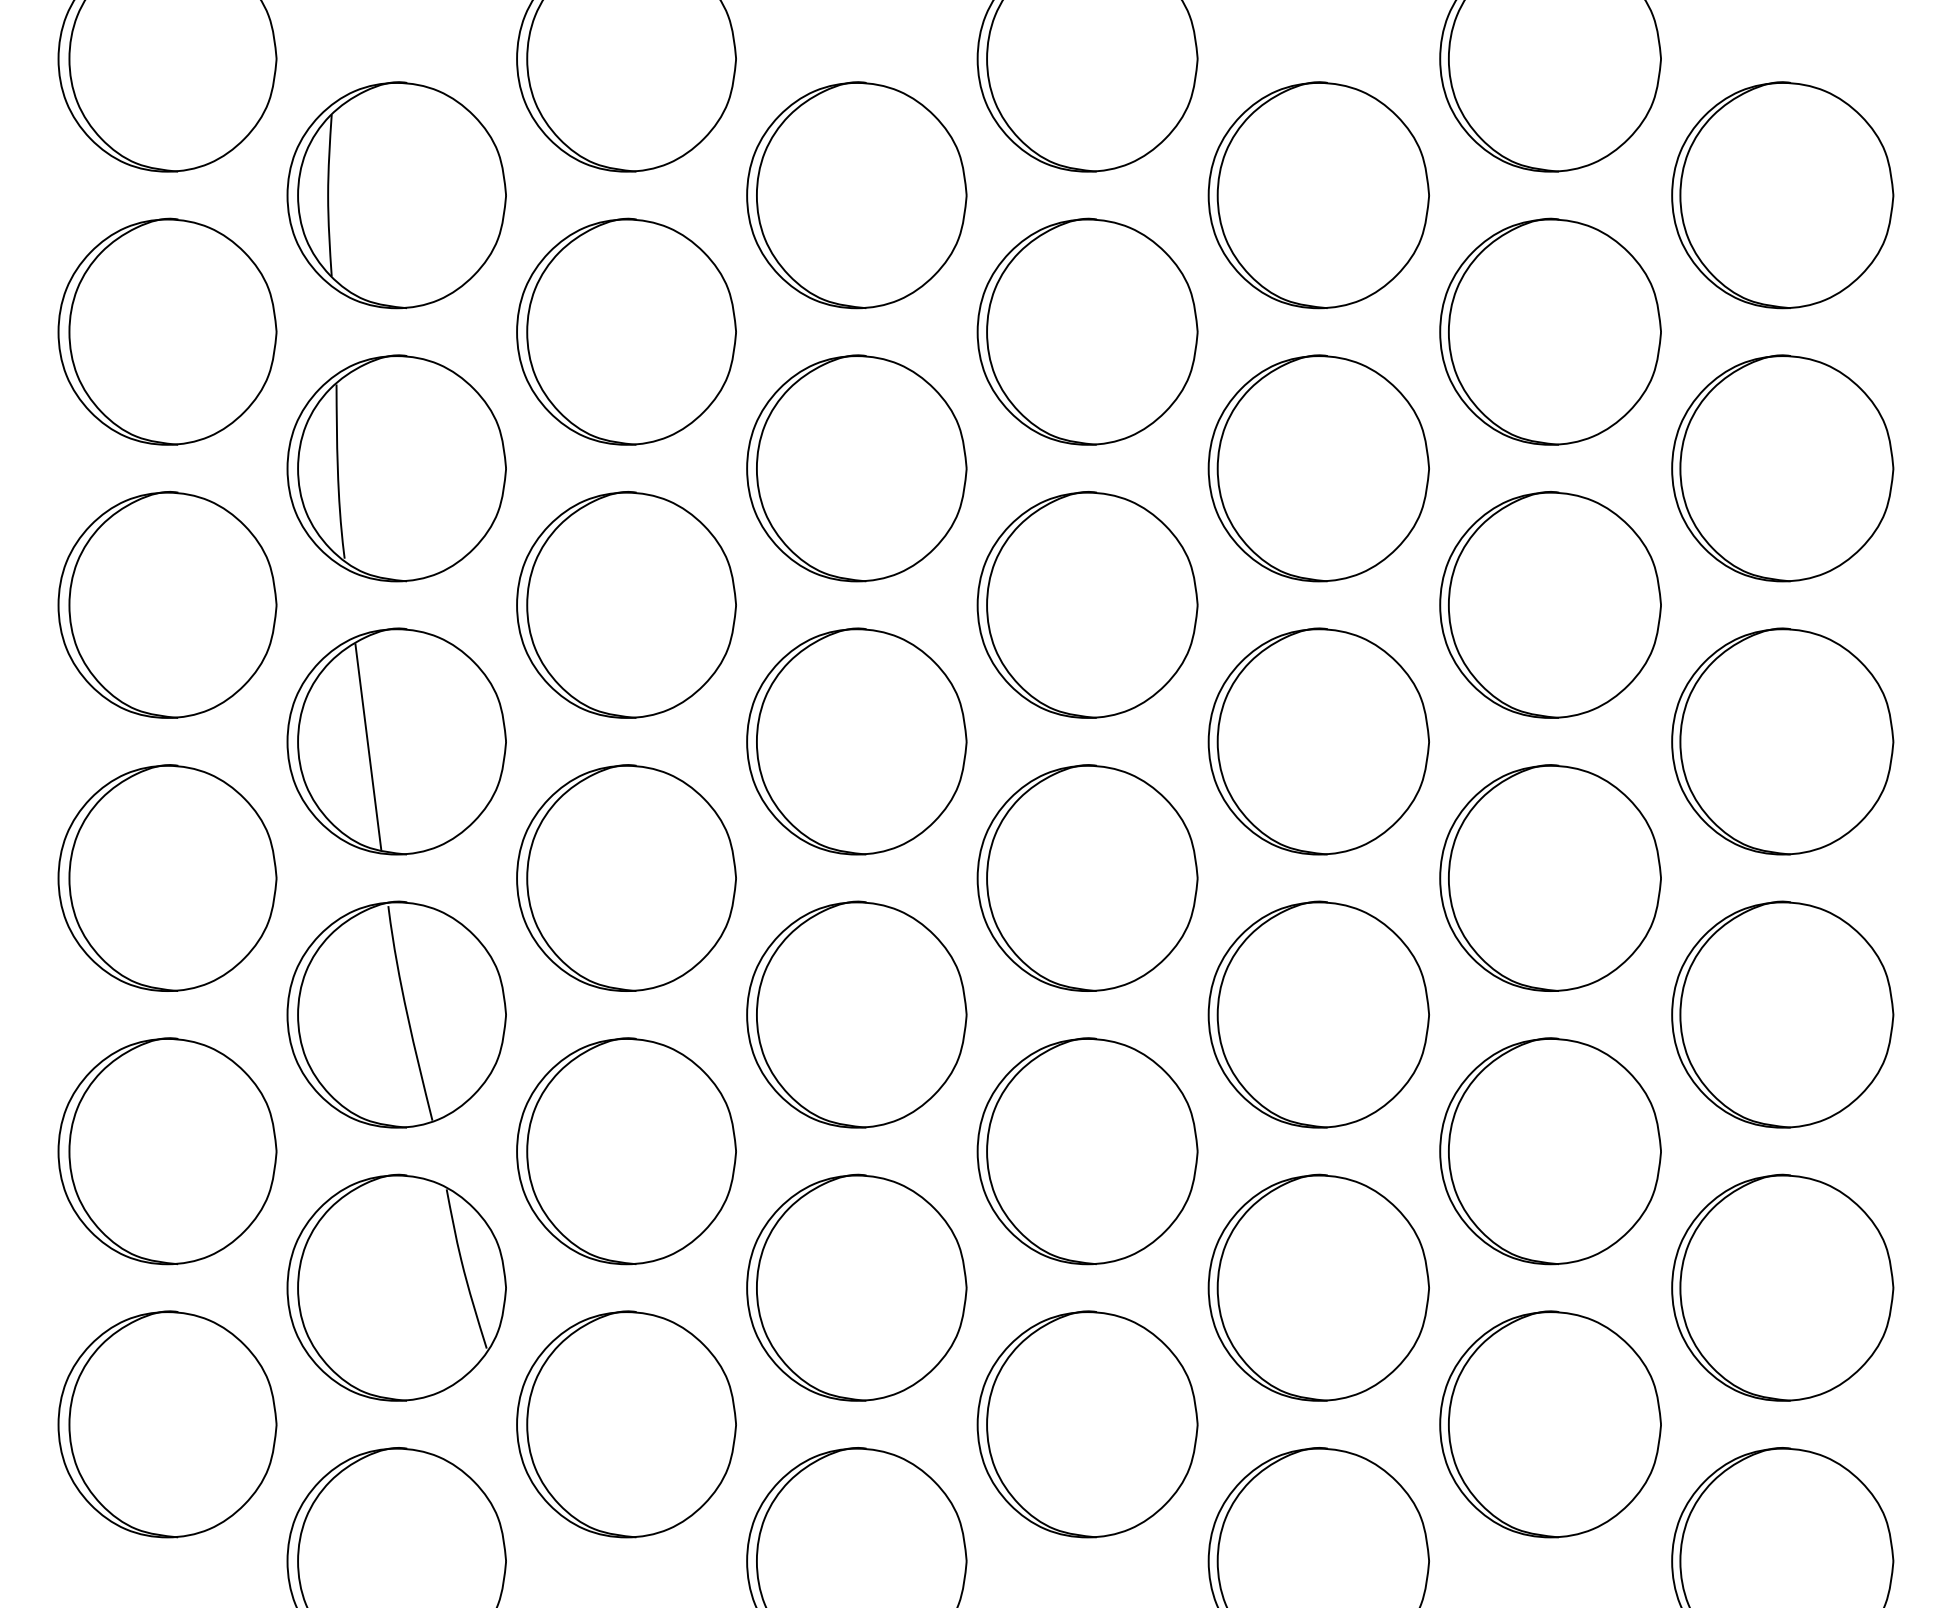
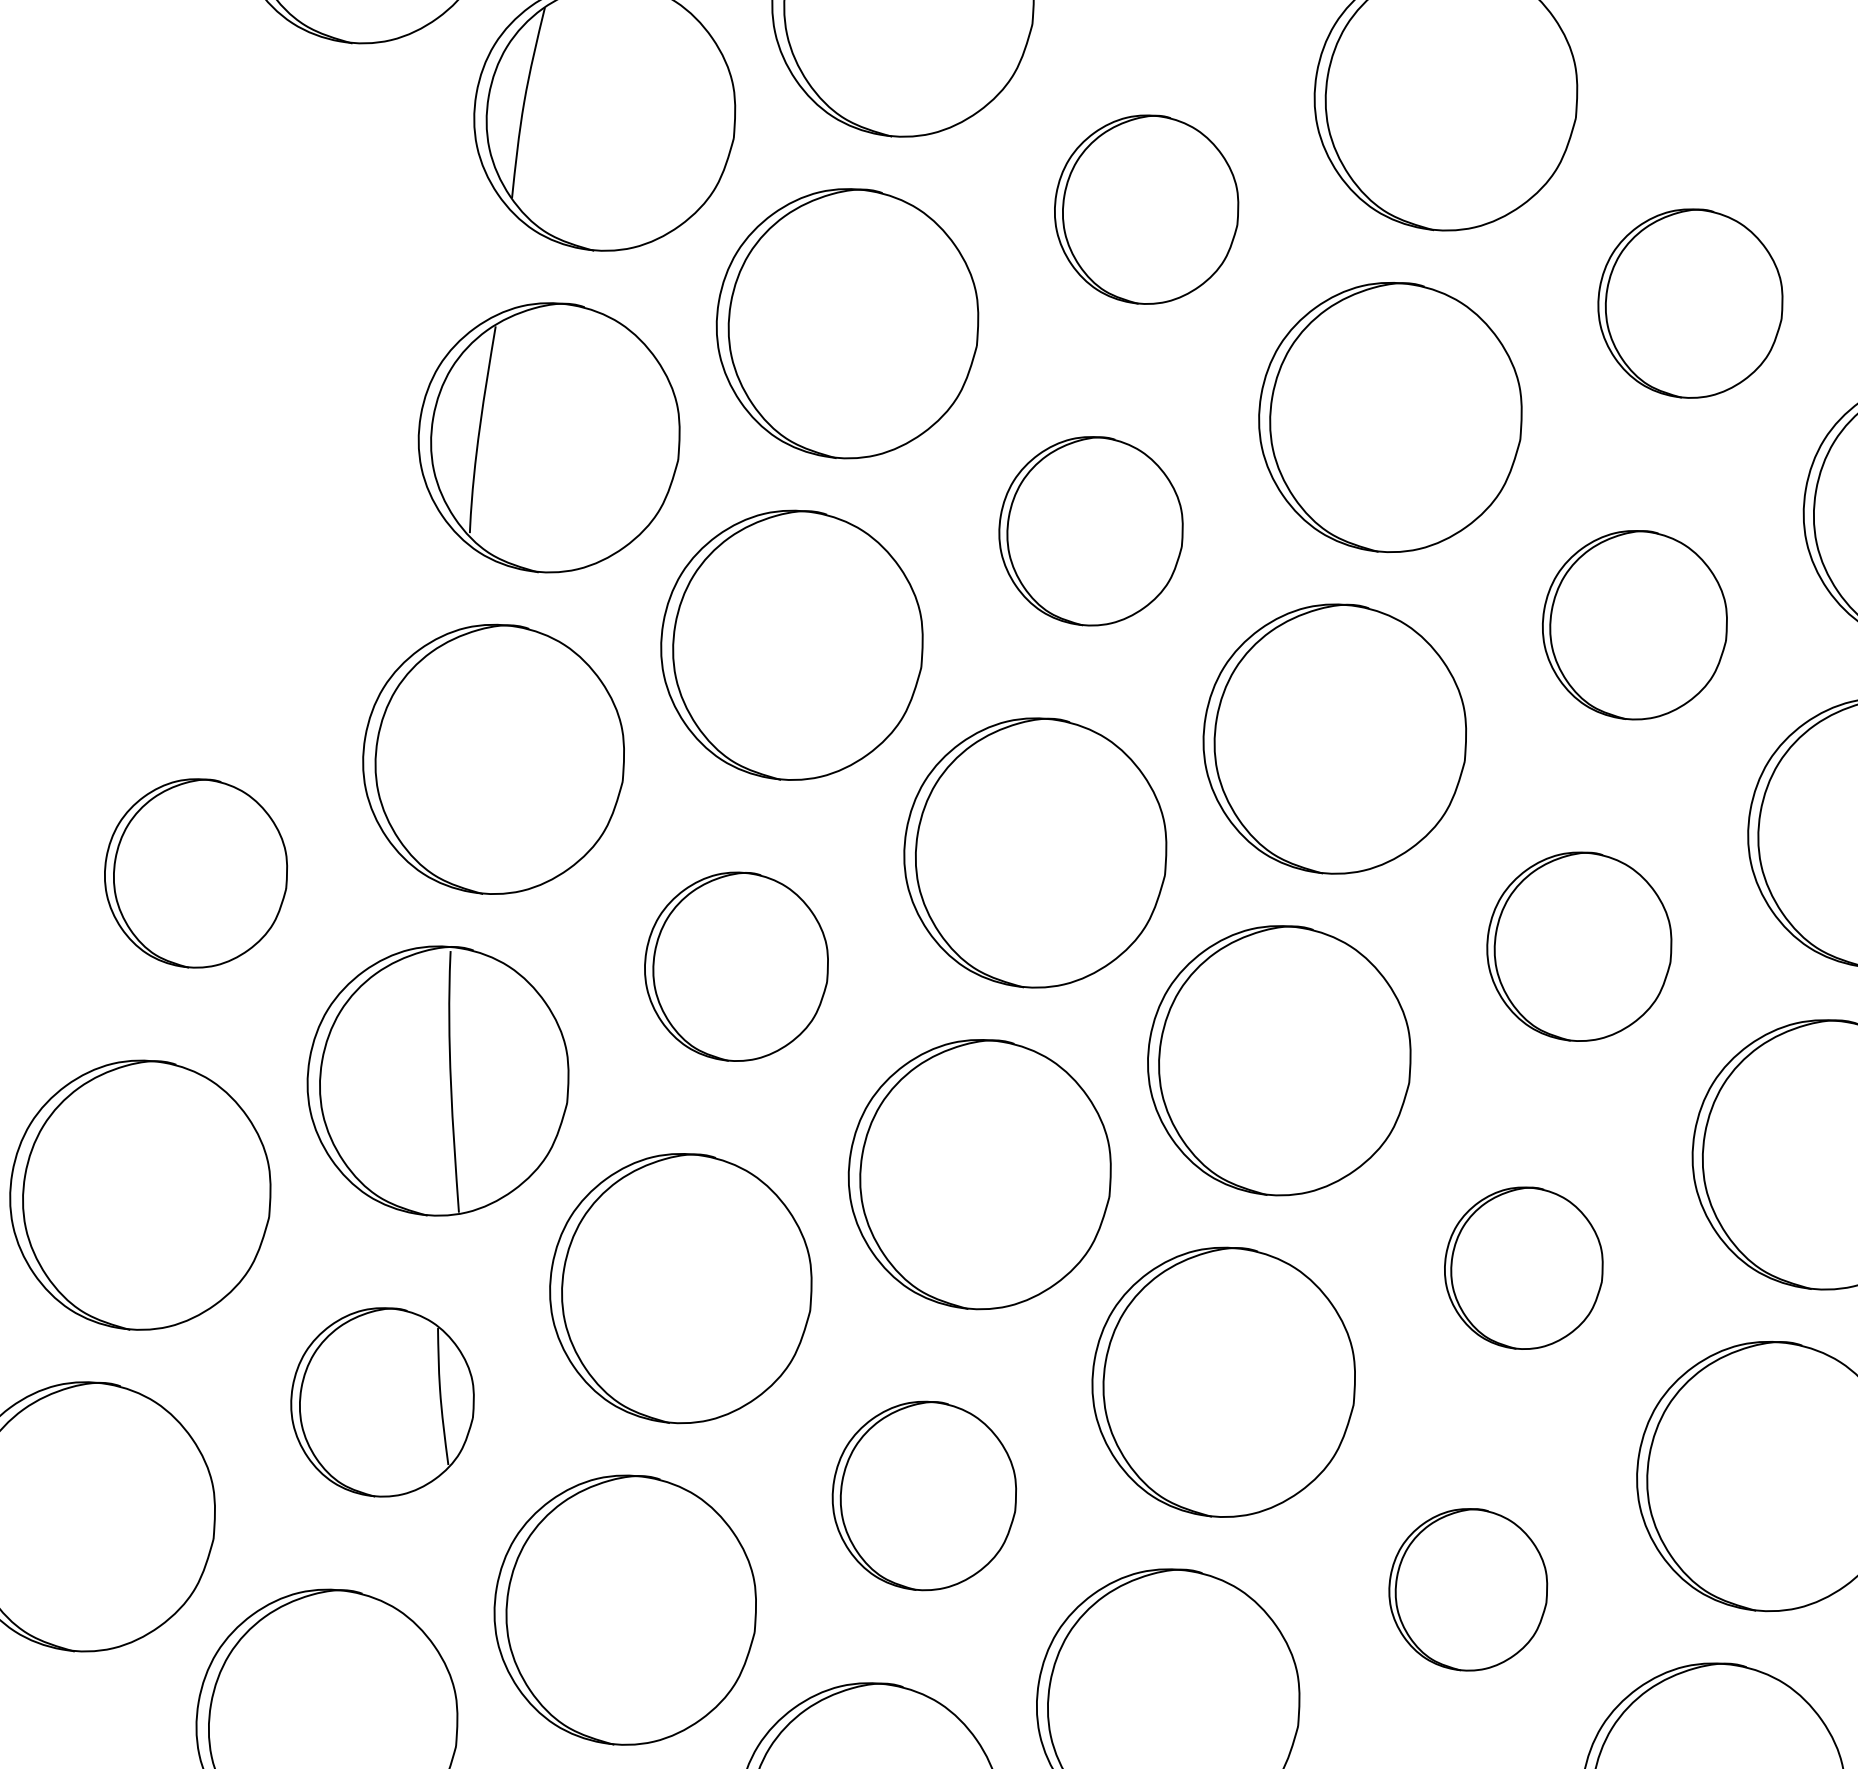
part: (856, 195) -> (1146, 209), size x0.7
part: (1318, 195) -> (1690, 303), size x0.7
part: (167, 331) -> (307, 229), removed
part: (856, 468) -> (1090, 531), size x0.7
part: (1318, 468) -> (1634, 624), size x0.7
part: (167, 604) -> (251, 551), removed
part: (1318, 741) -> (1579, 946), size x0.7
line: (368, 746) -> (459, 759), removed
part: (167, 877) -> (196, 872), size x0.7
part: (626, 877) -> (736, 965), size x0.7
part: (1318, 1014) -> (1523, 1267), size x0.6
part: (396, 1287) -> (382, 1401), size x0.7
part: (856, 1287) -> (924, 1495), size x0.7
part: (1318, 1287) -> (1468, 1589), size x0.6

